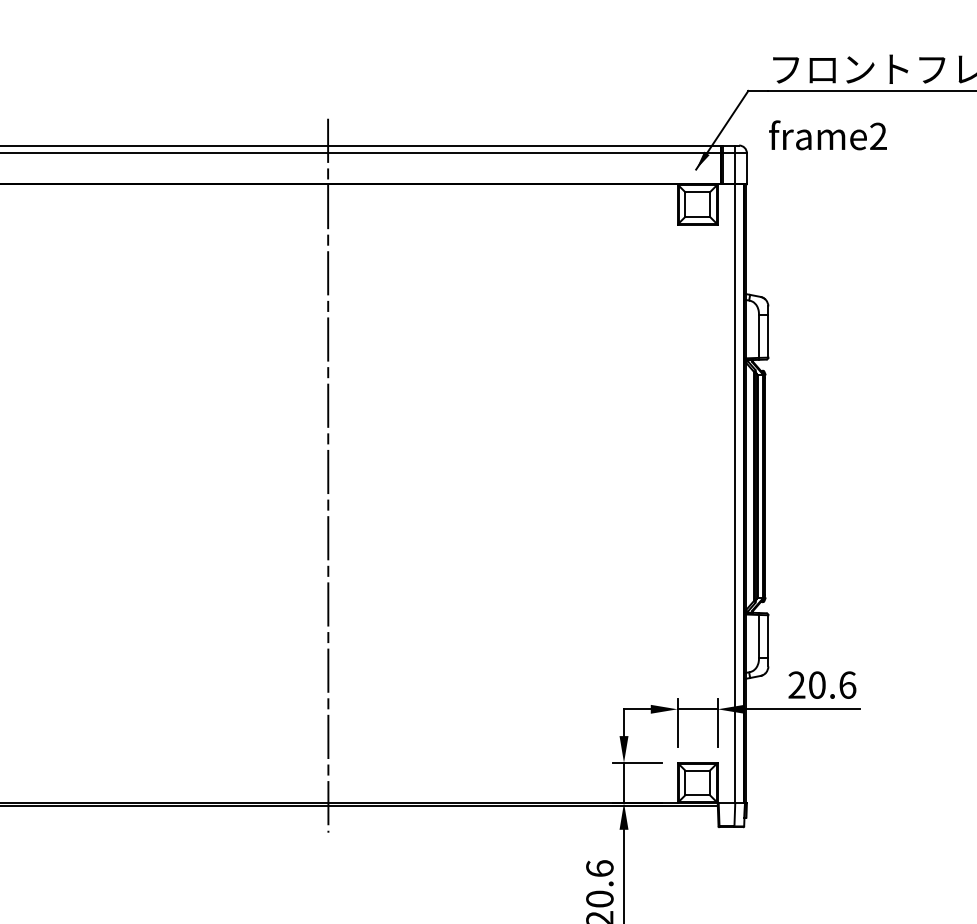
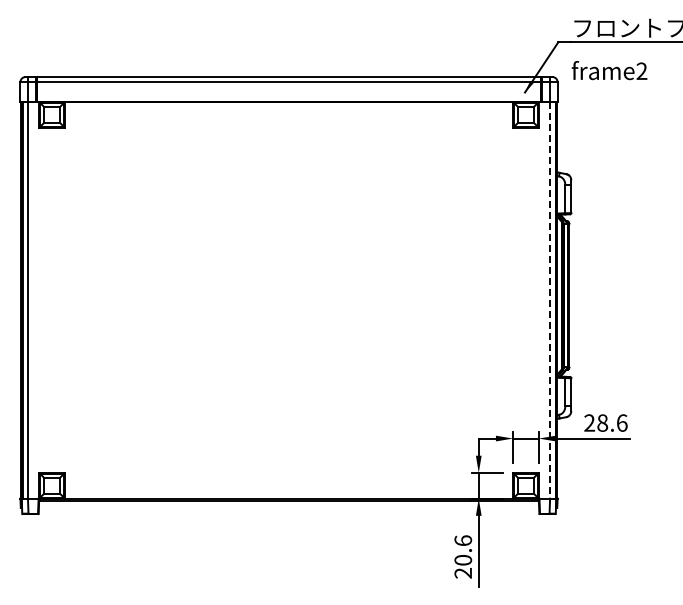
line: (328, 475) -> (289, 288), removed
line: (734, 493) -> (549, 300), solid -> dashed
text: (816, 685) -> (602, 423), 20.6 -> 28.6

